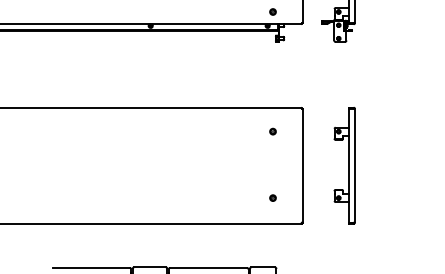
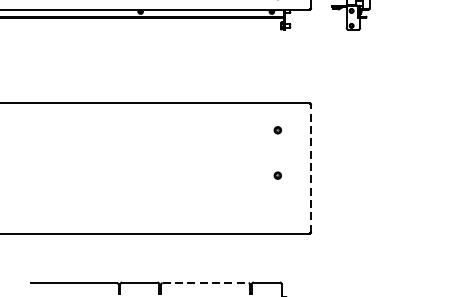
line: (302, 165) -> (310, 168), solid -> dashed
part: (344, 165) -> (358, 168), removed
part: (272, 197) -> (277, 174), moved
line: (209, 267) -> (206, 282), solid -> dashed

